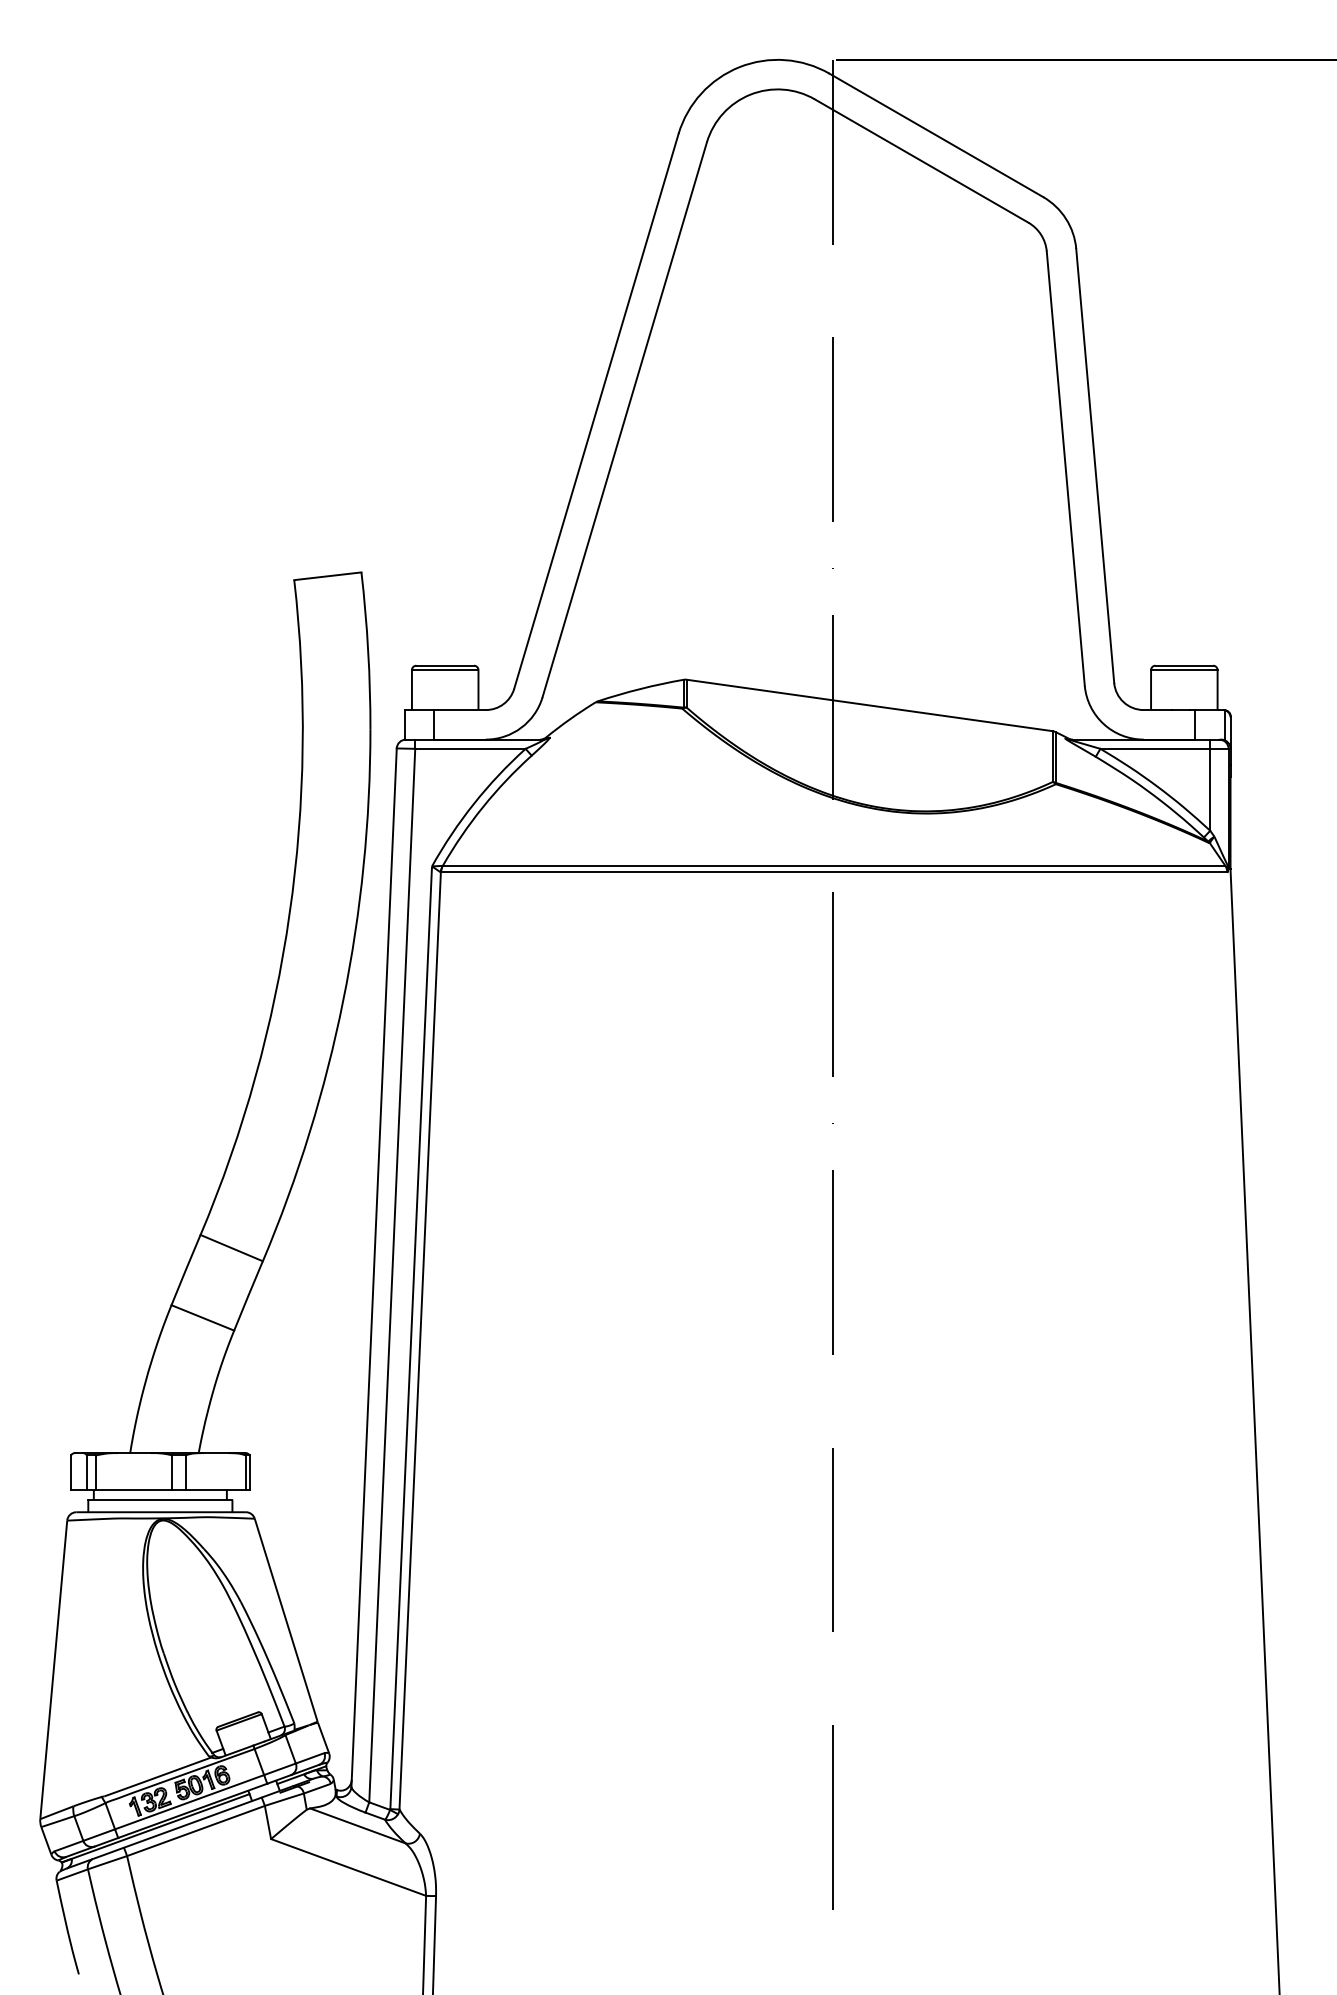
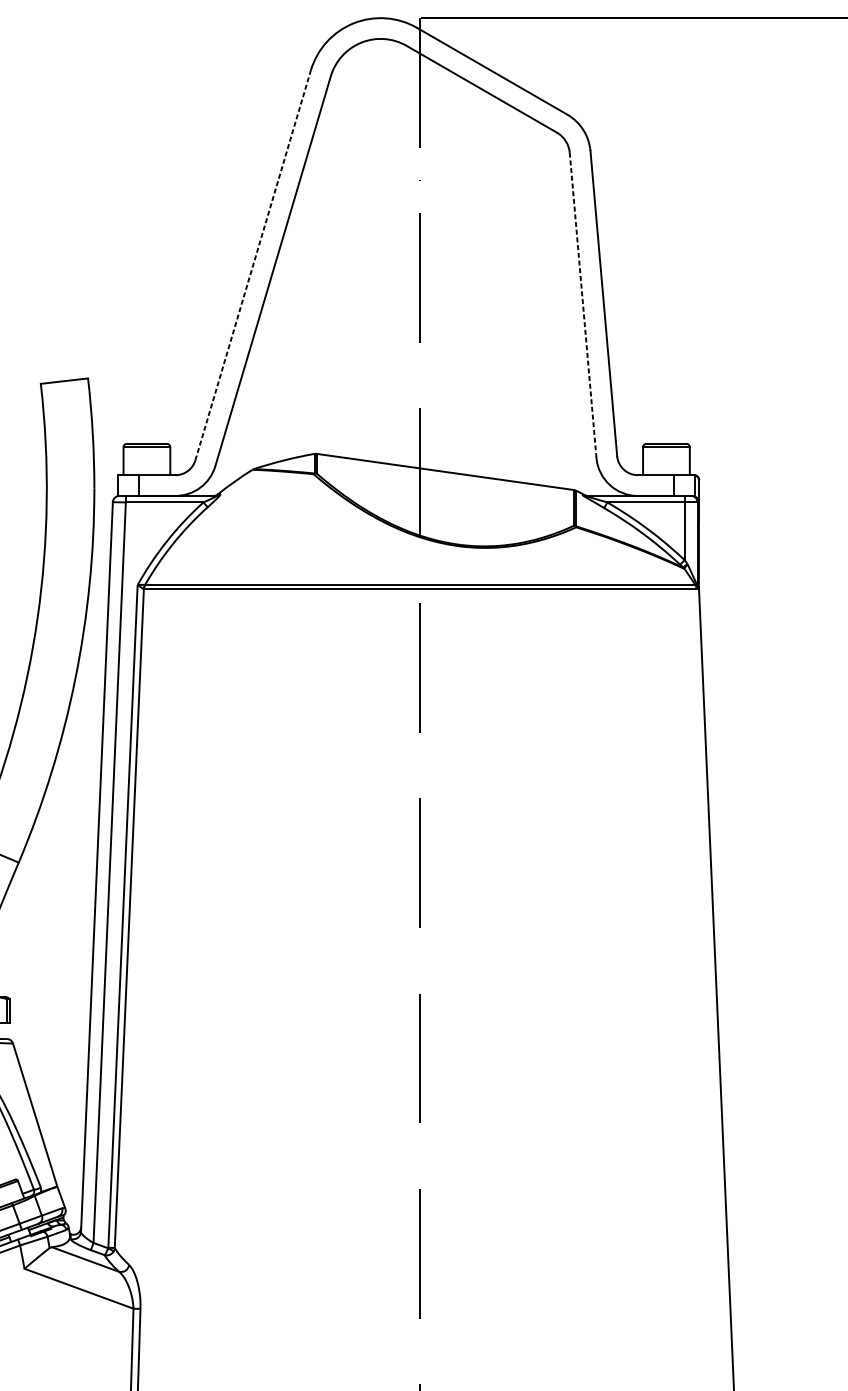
line: (596, 410) -> (253, 264), solid -> dashed
line: (1065, 468) -> (582, 305), solid -> dashed

